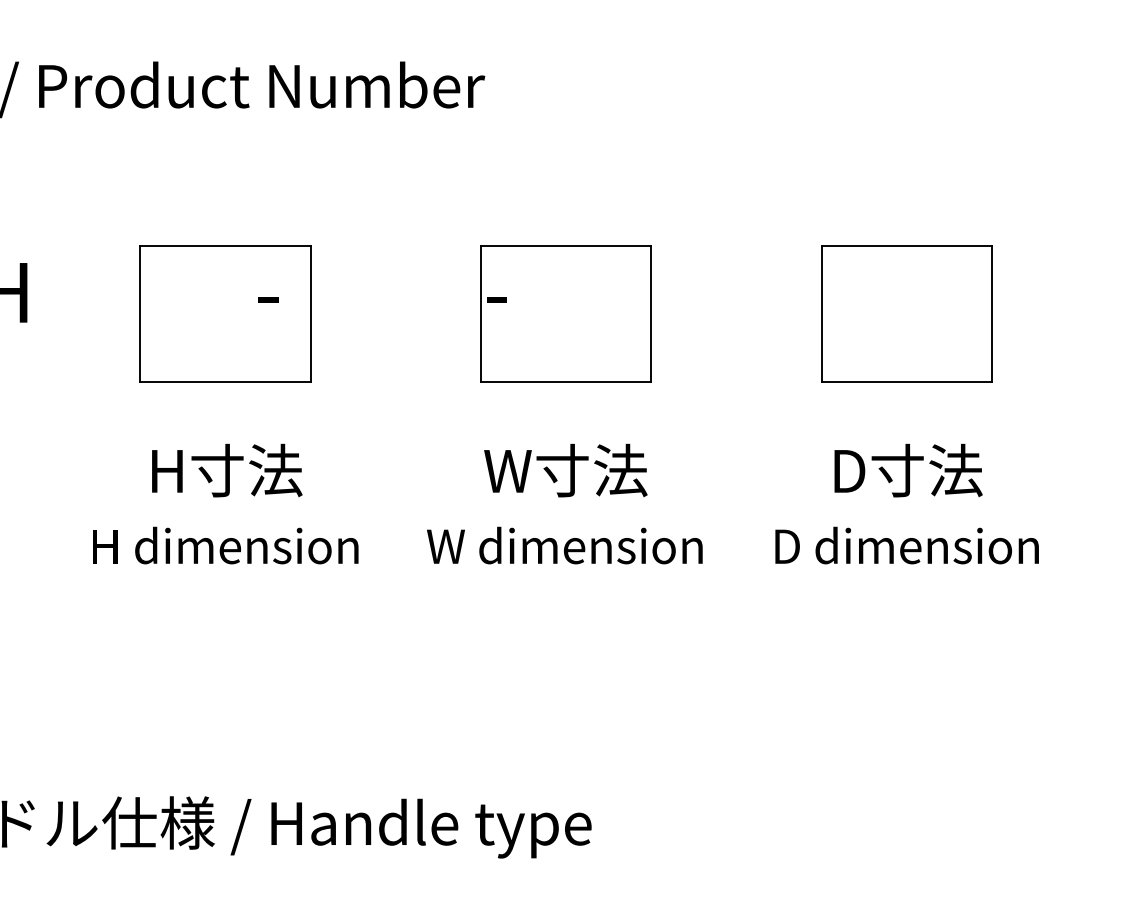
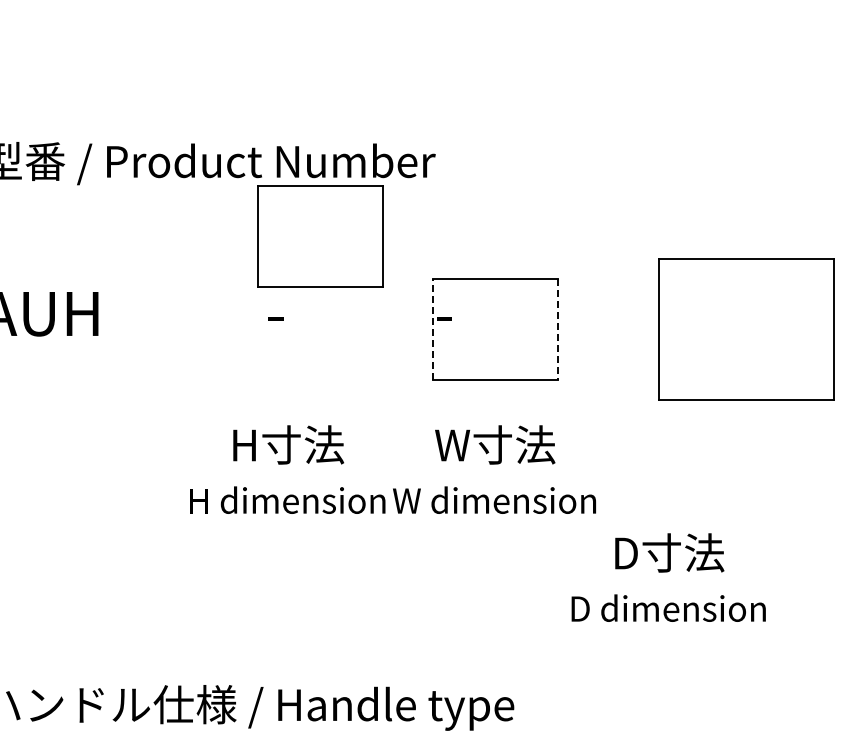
line: (480, 312) -> (432, 328), solid -> dashed
part: (225, 313) -> (320, 236), moved
line: (651, 313) -> (558, 329), solid -> dashed
part: (906, 313) -> (746, 329), size x1.4
text: (225, 503) -> (287, 469), moved
text: (906, 503) -> (668, 577), moved

